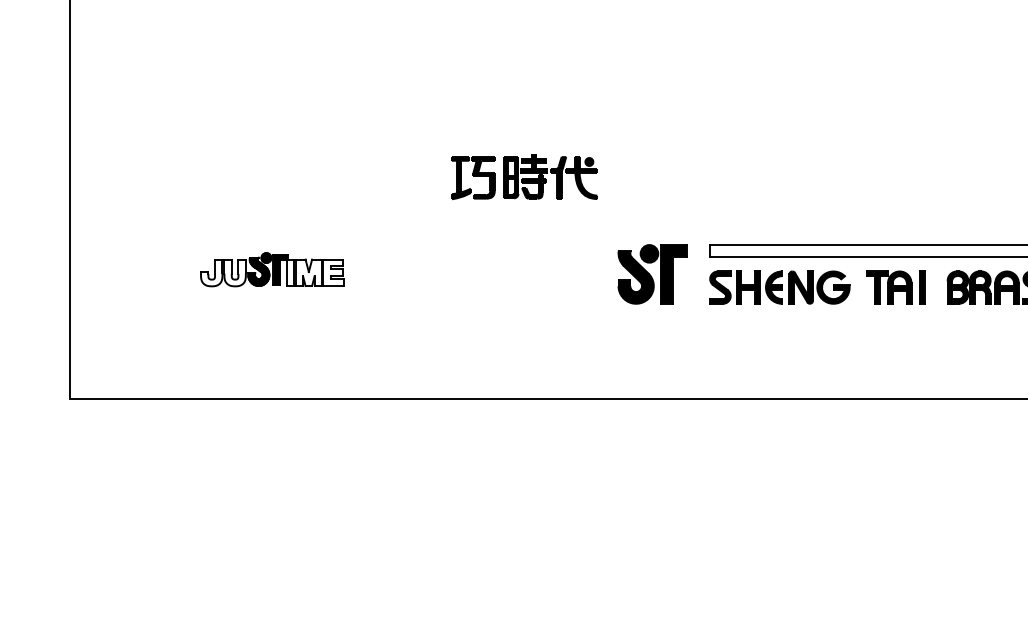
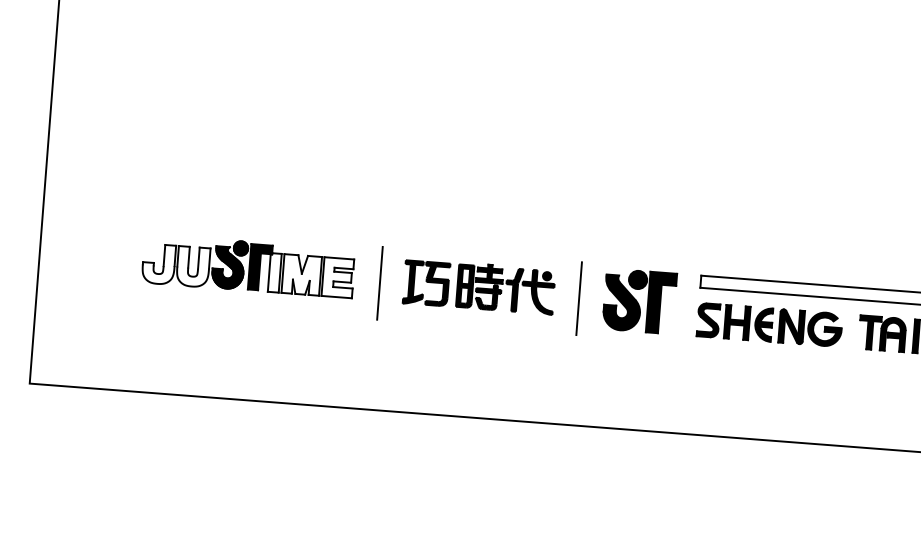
part: (524, 177) -> (479, 287), moved
part: (272, 269) -> (248, 266), size x1.43
line: (400, 275) -> (379, 282), added
line: (593, 275) -> (578, 297), added

